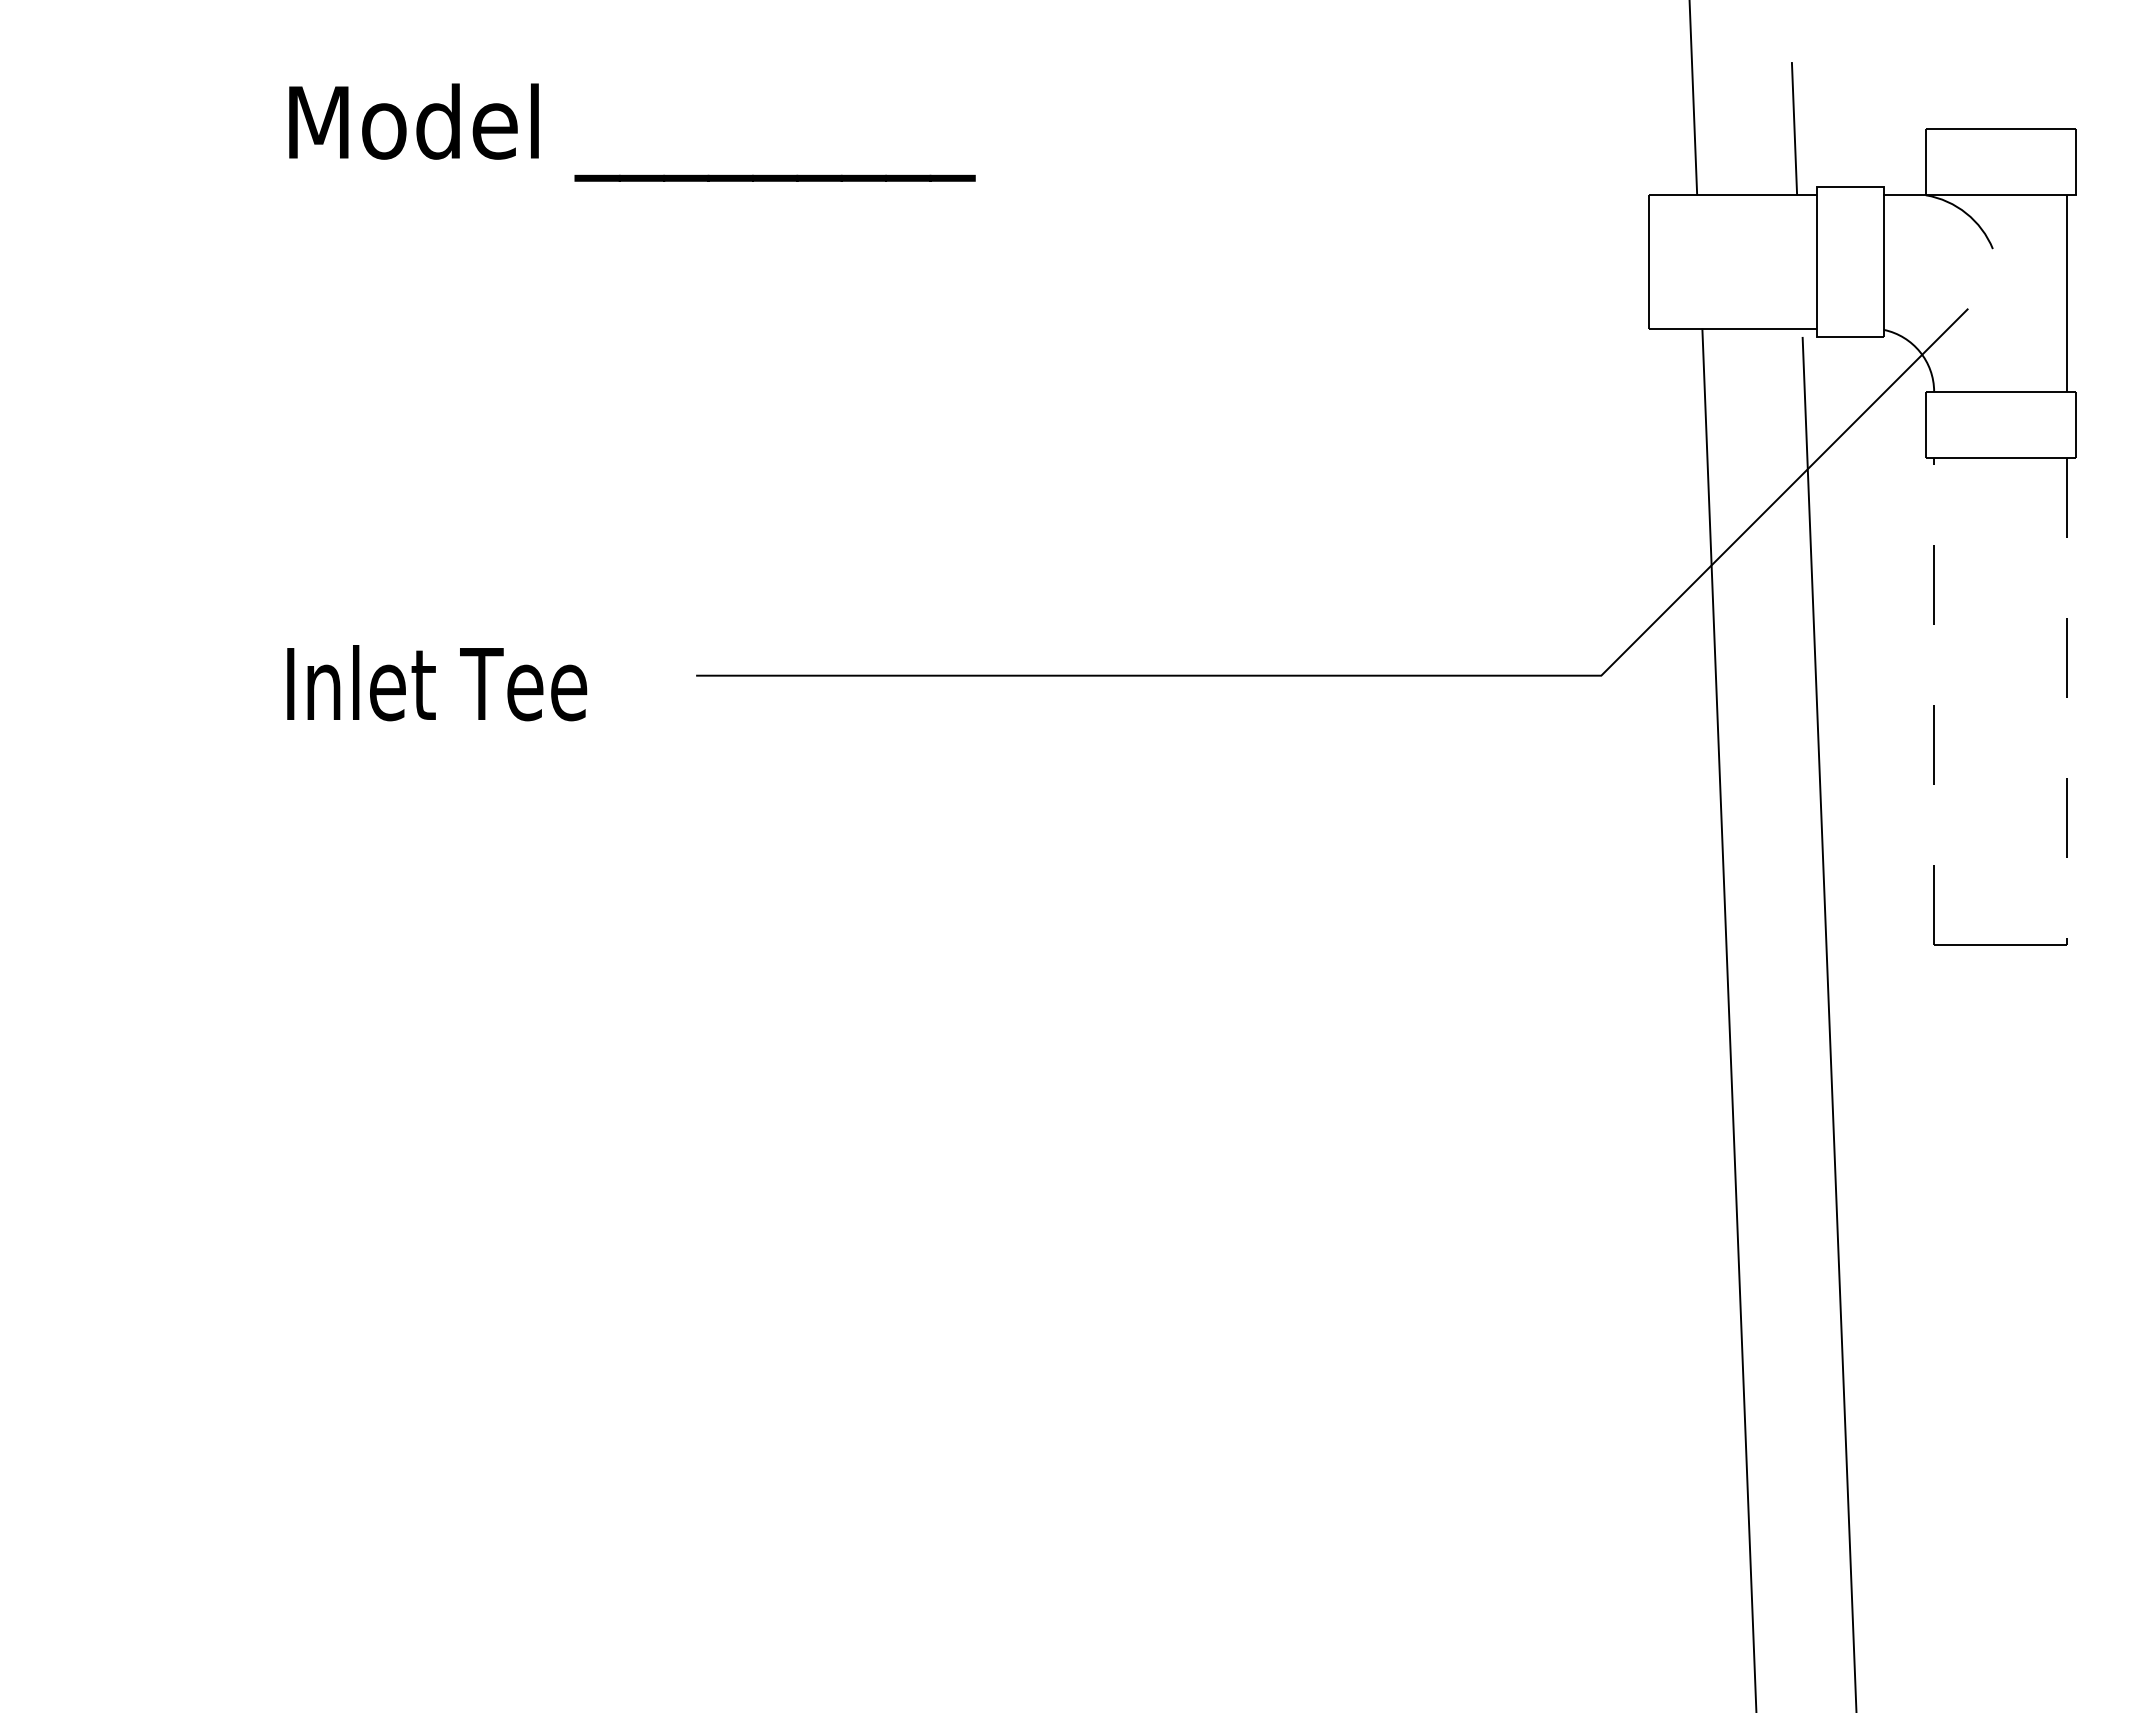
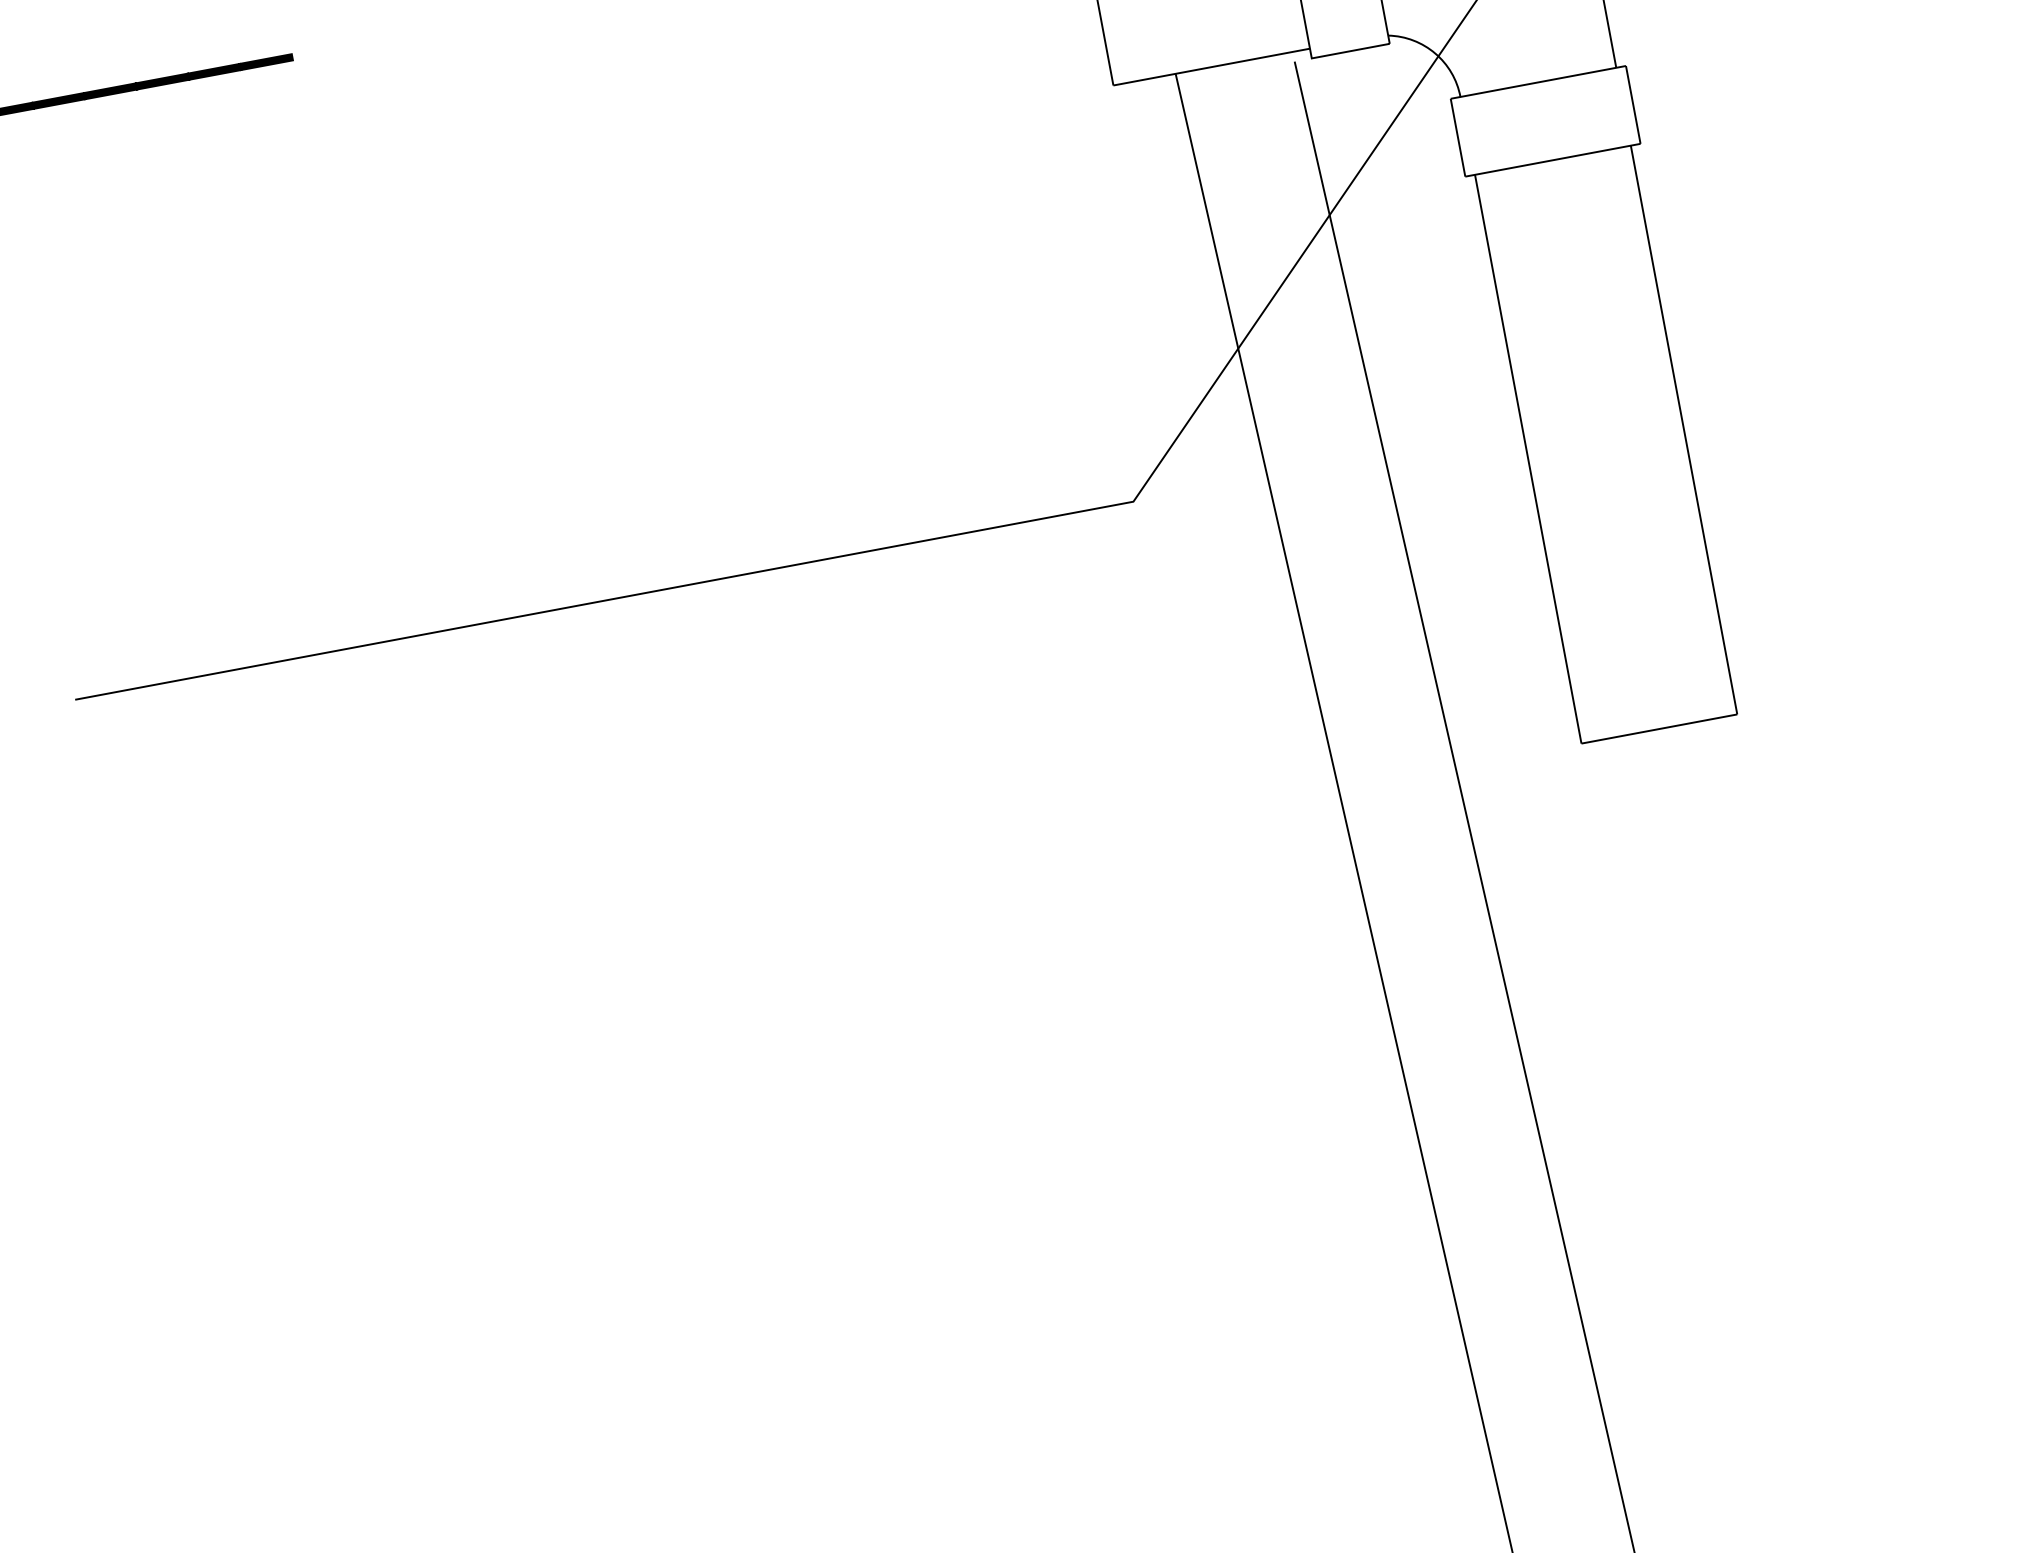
line: (1934, 701) -> (1528, 458), dashed -> solid
line: (2067, 702) -> (1684, 431), dashed -> solid

